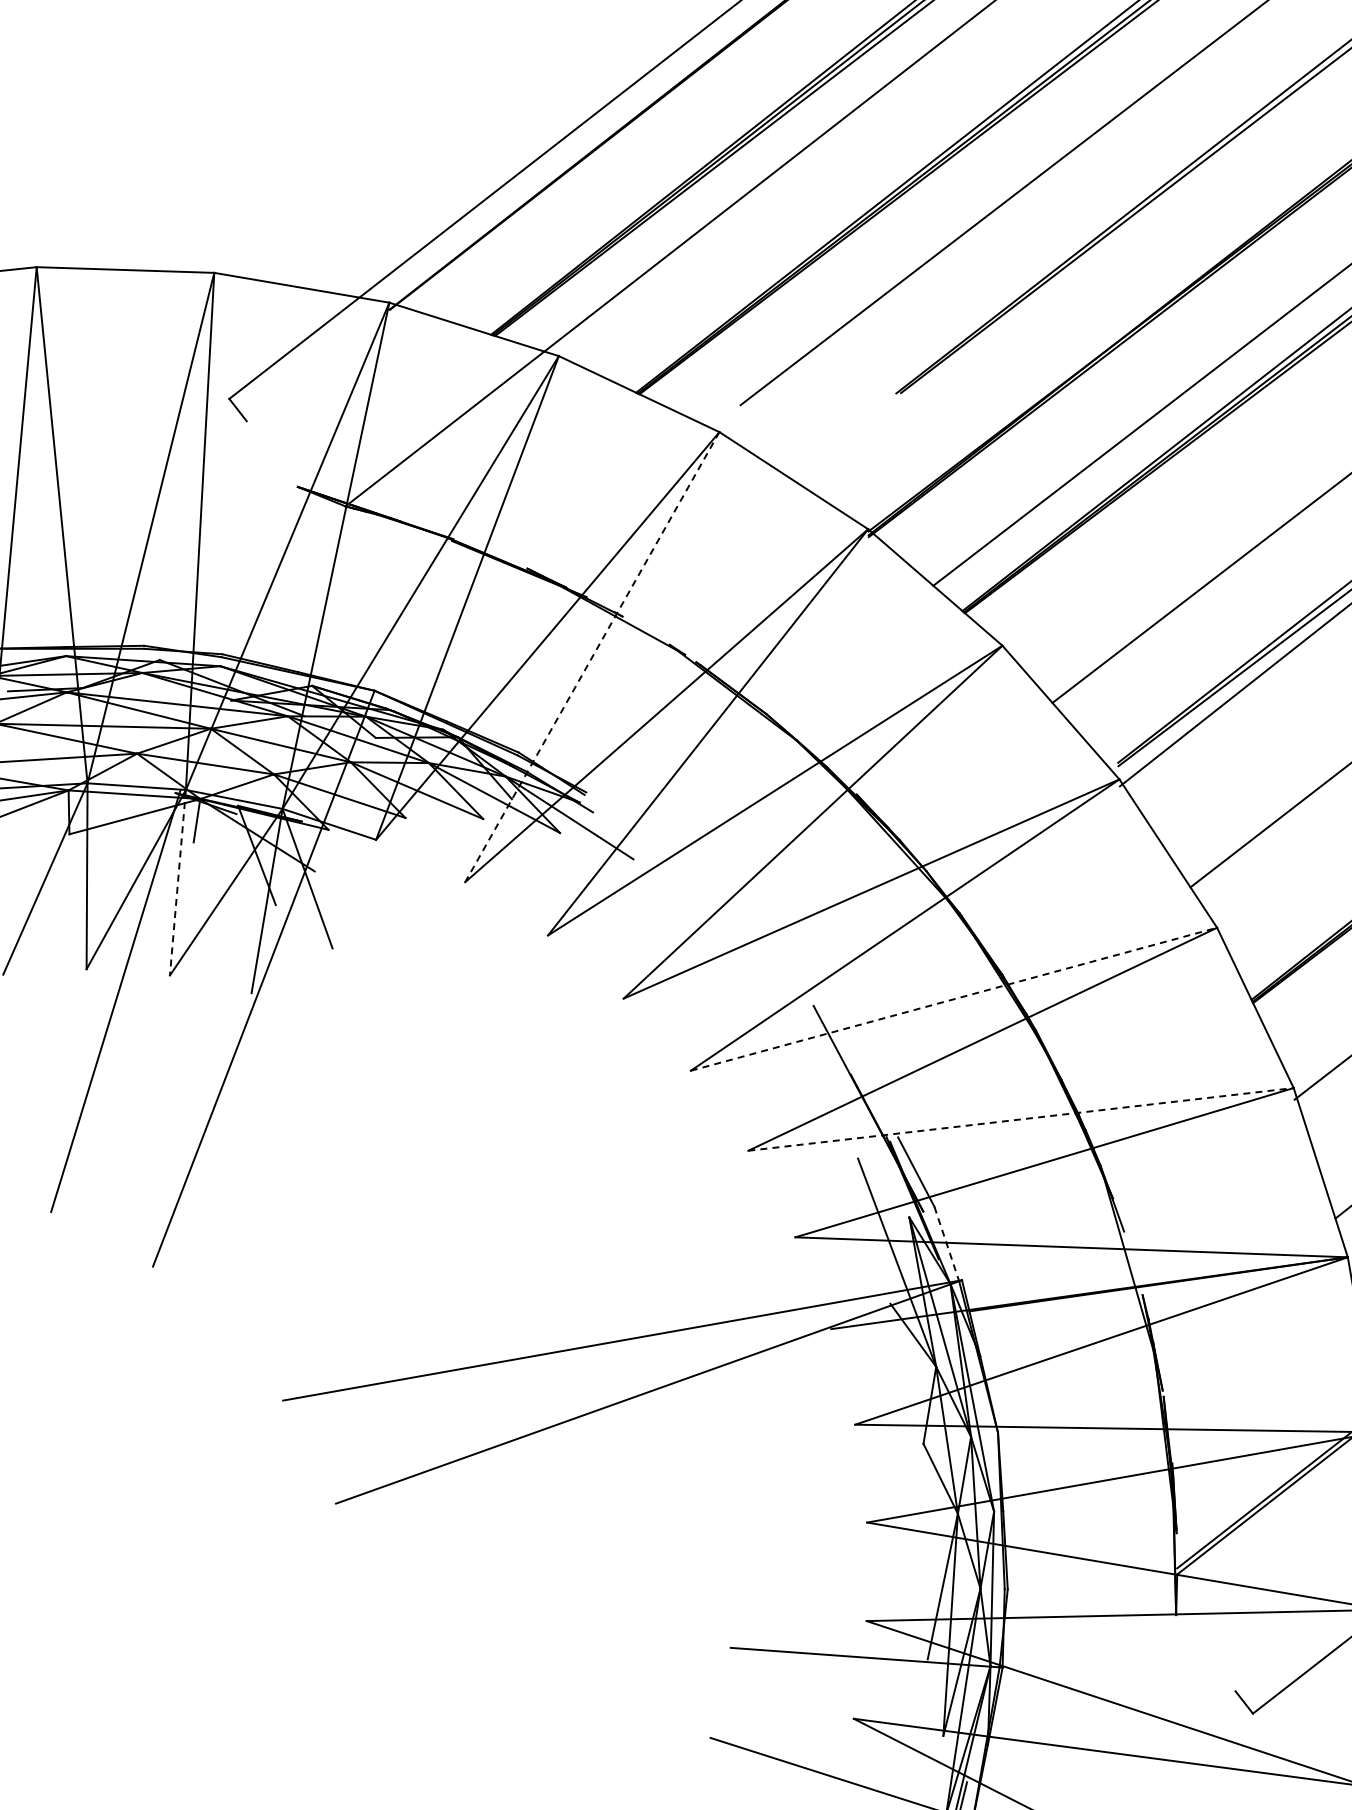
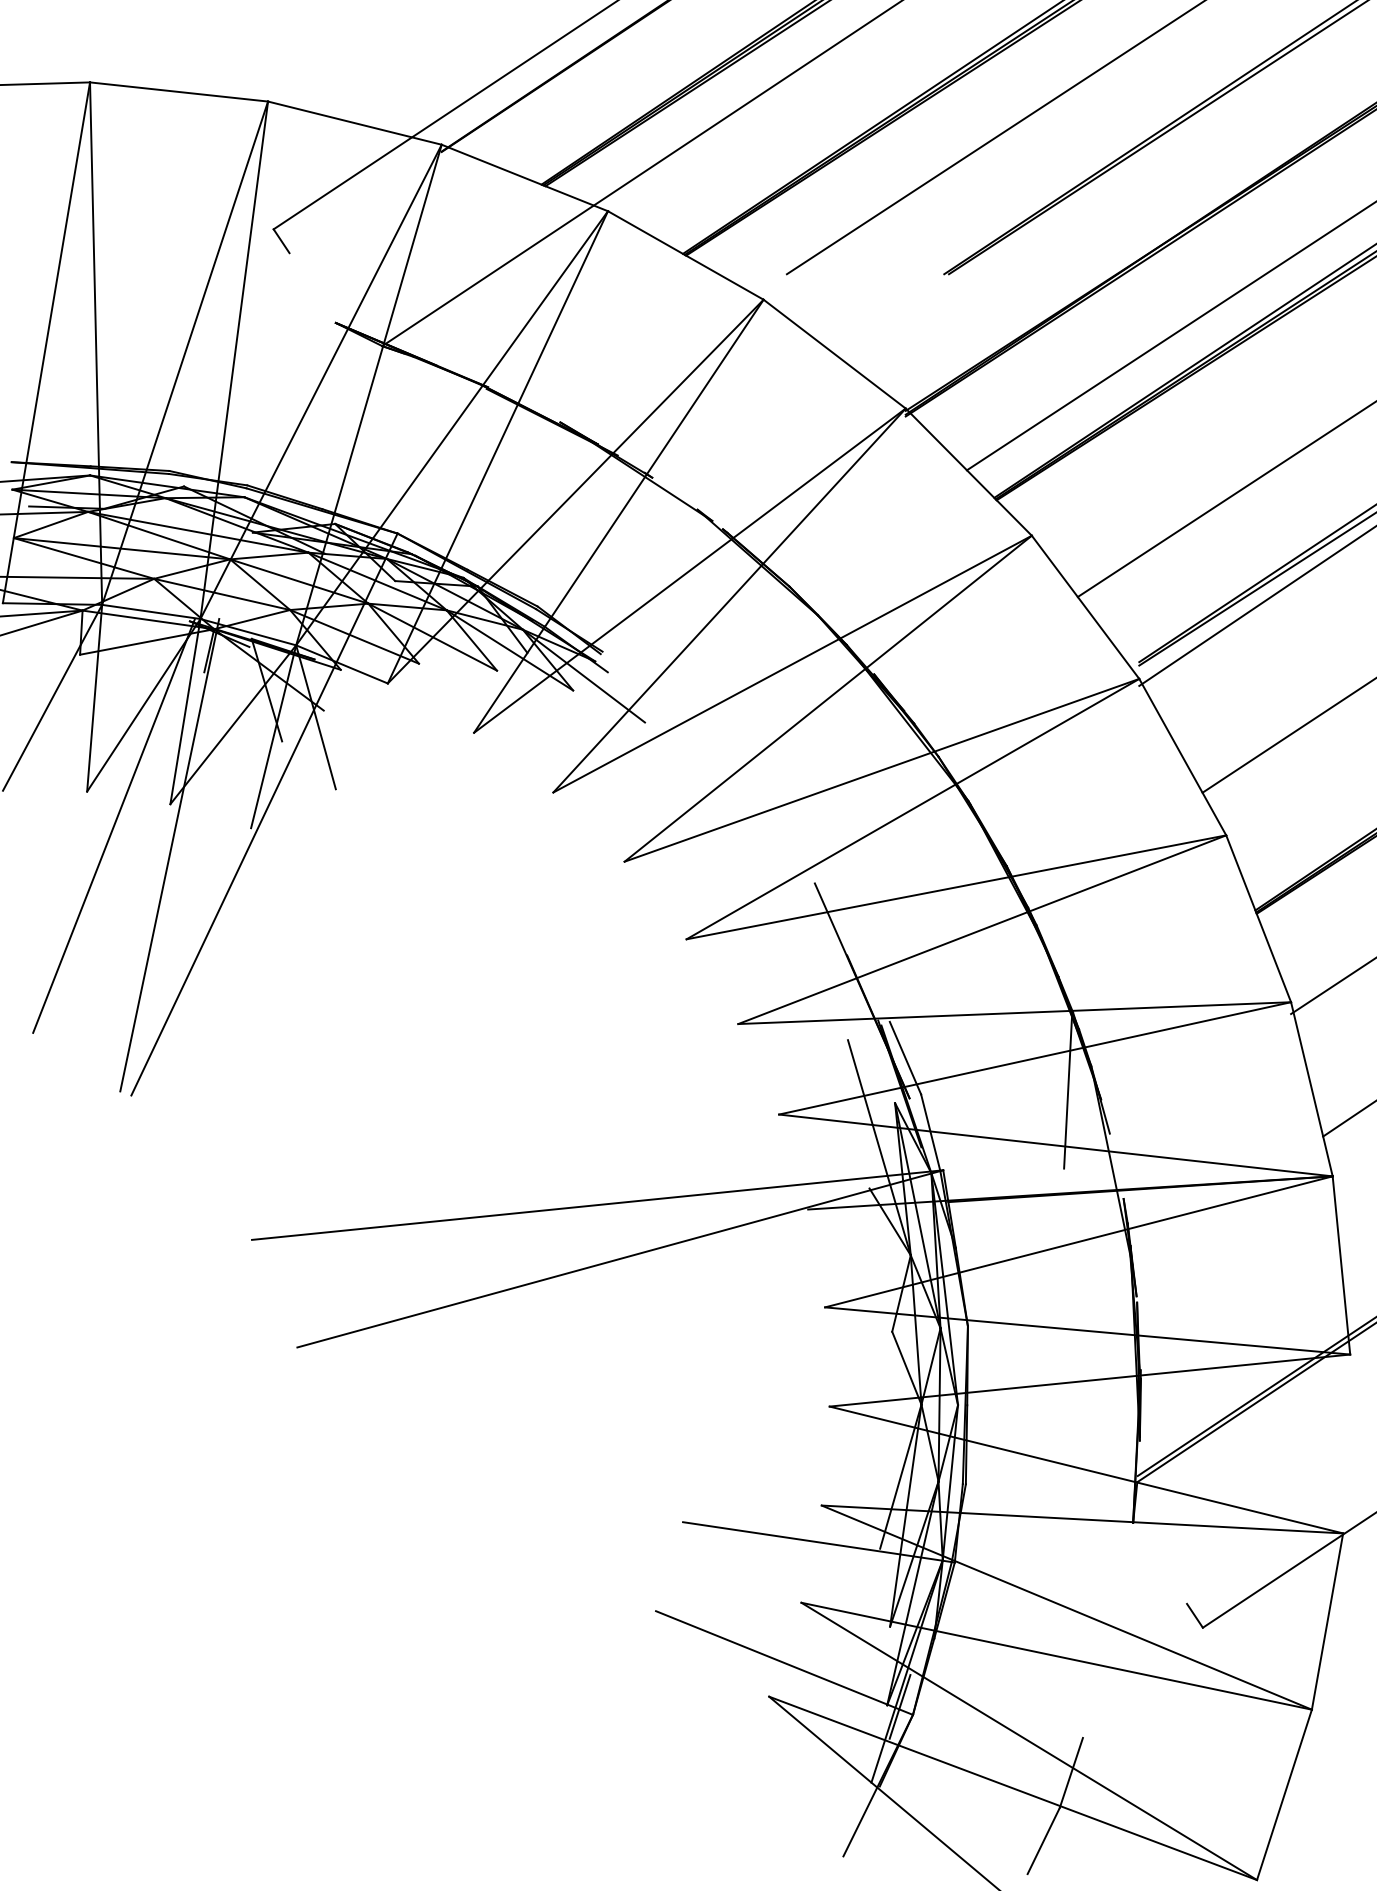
line: (591, 657) -> (618, 516), dashed -> solid
line: (177, 882) -> (185, 711), dashed -> solid
line: (954, 999) -> (956, 887), dashed -> solid
line: (172, 1026) -> (169, 855), added
line: (1020, 1119) -> (1014, 1013), dashed -> solid
line: (1080, 1193) -> (1068, 1092), added
line: (946, 1244) -> (930, 1133), dashed -> solid

